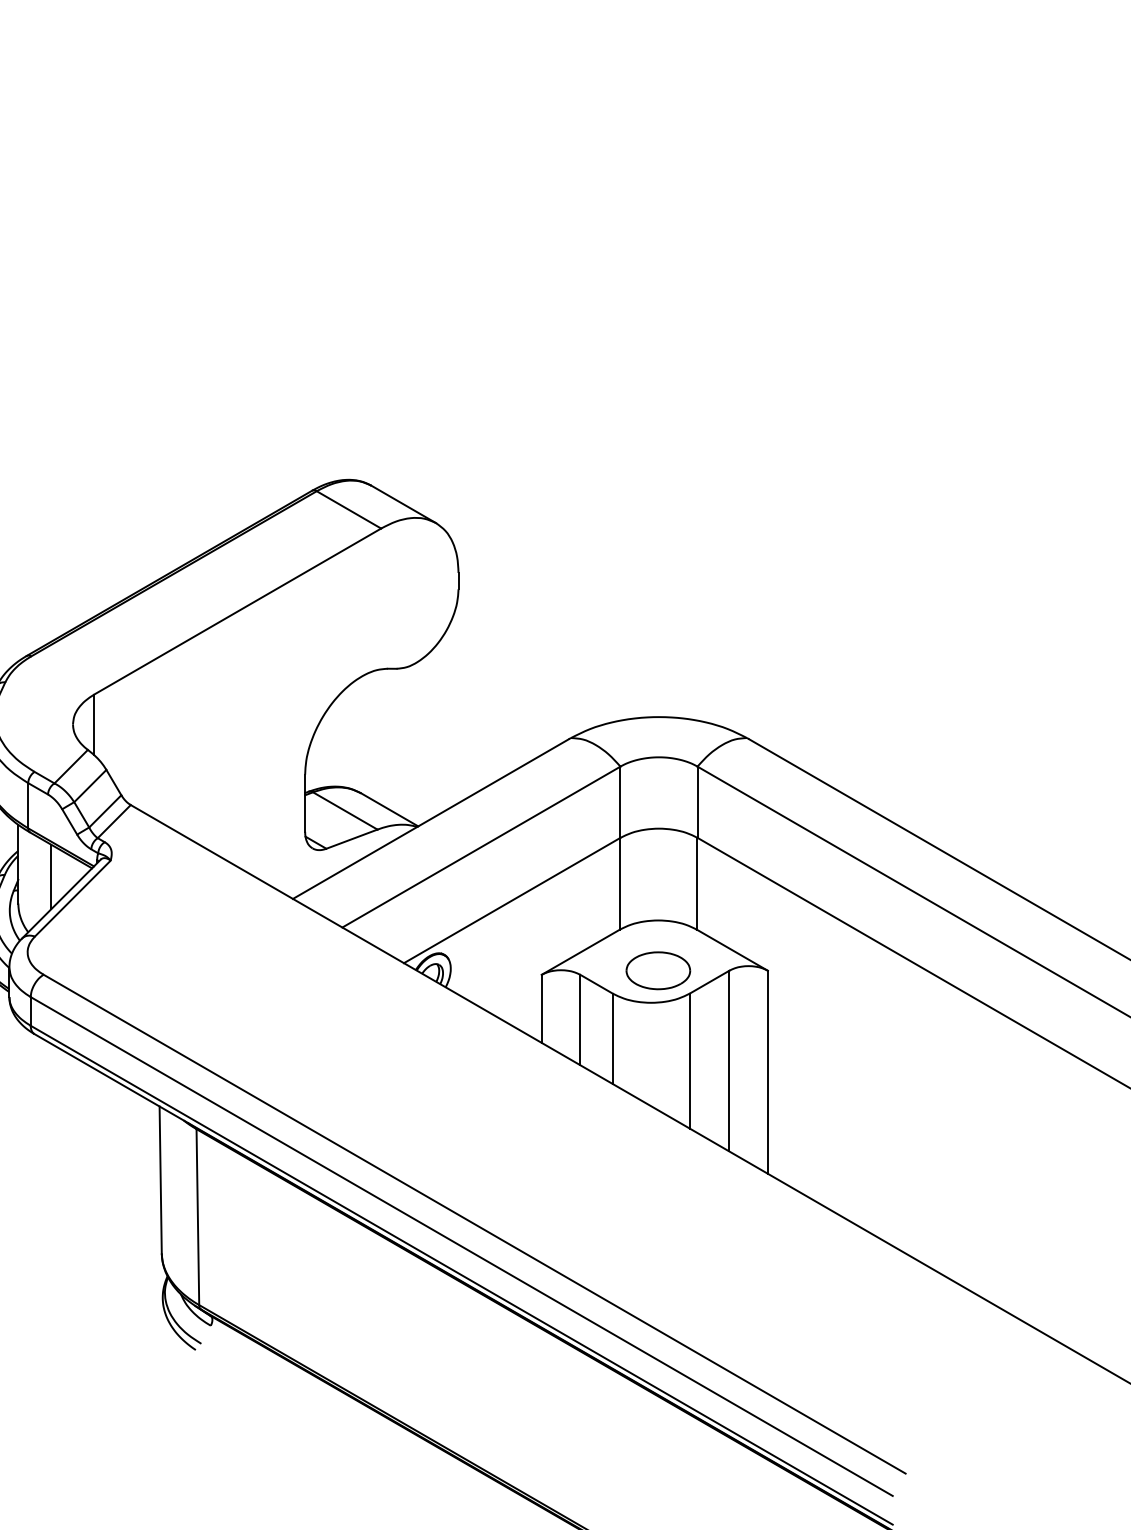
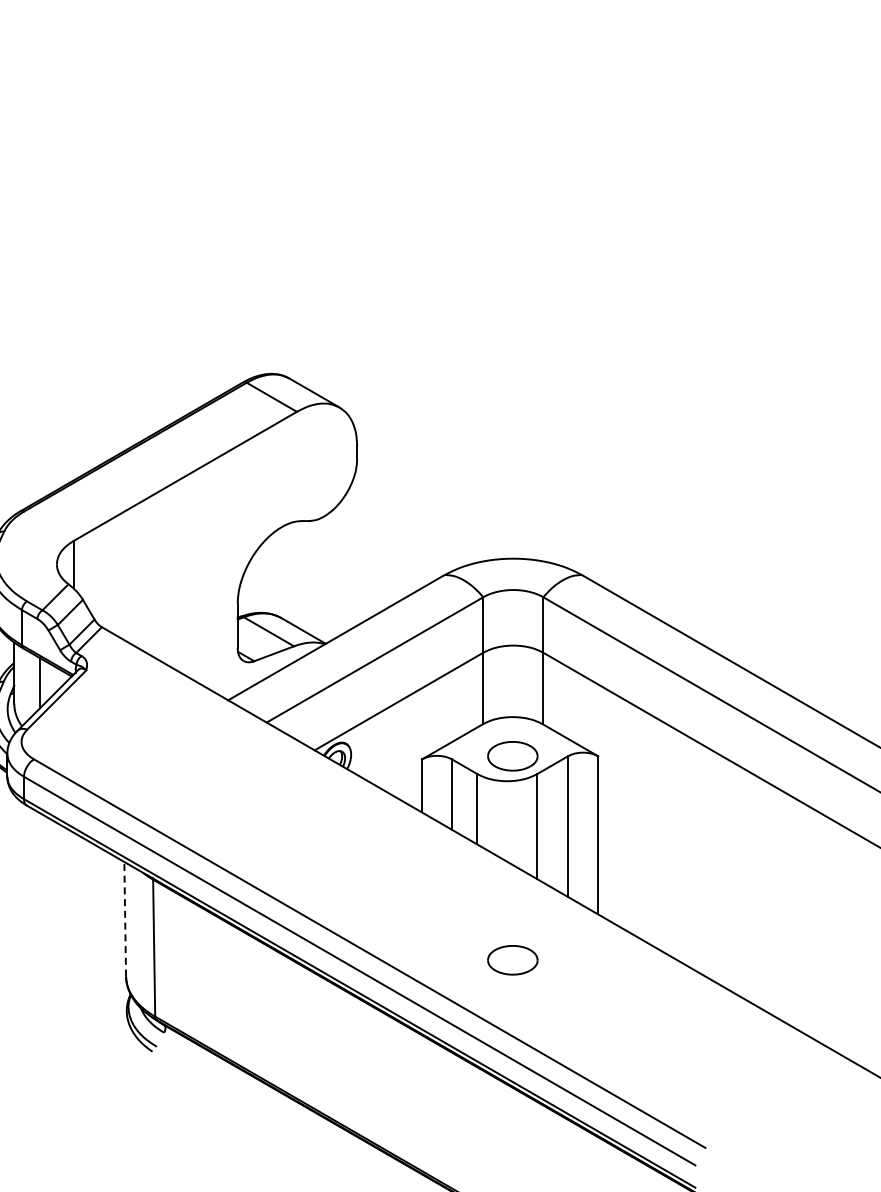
line: (161, 1179) -> (125, 918), solid -> dashed
part: (657, 1232) -> (512, 960), added

